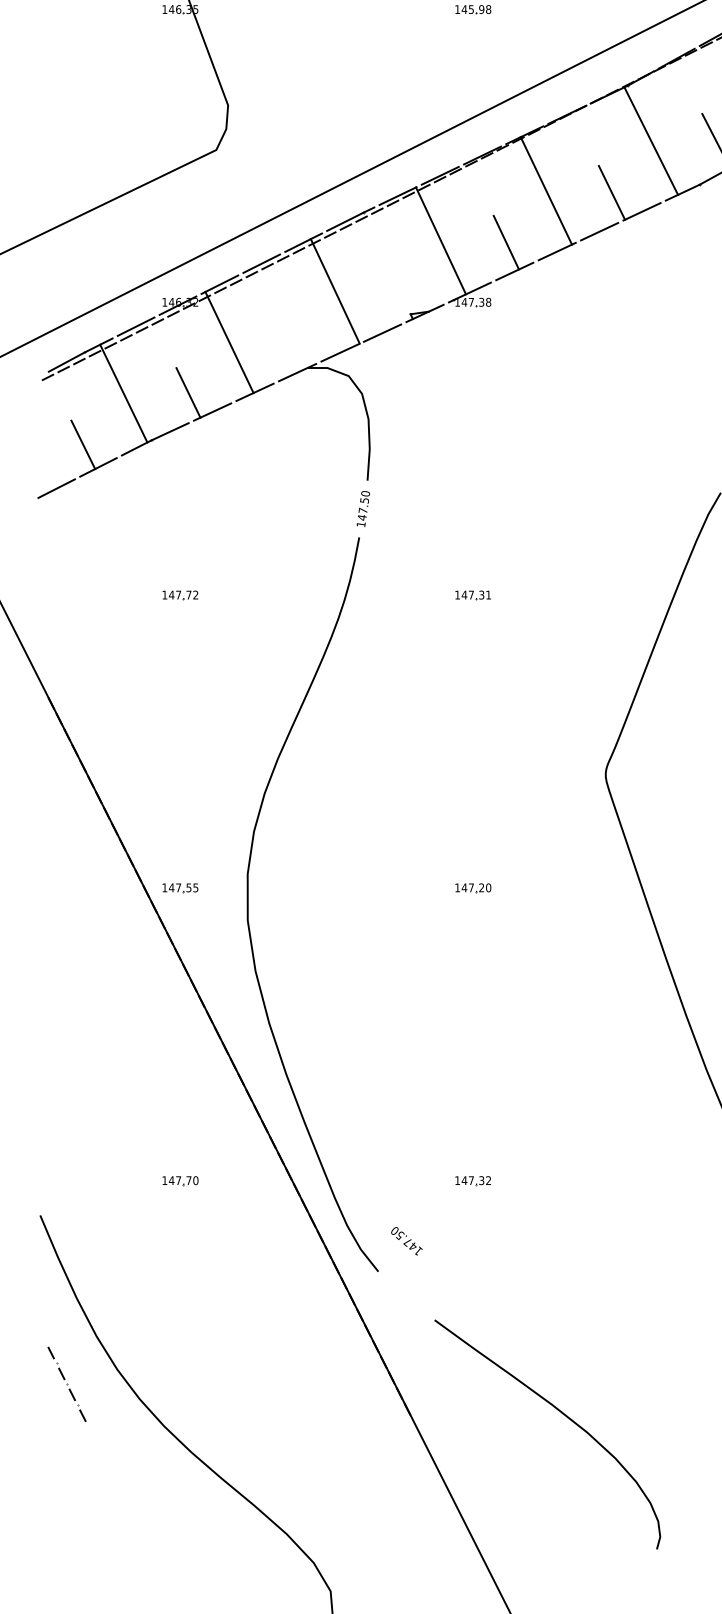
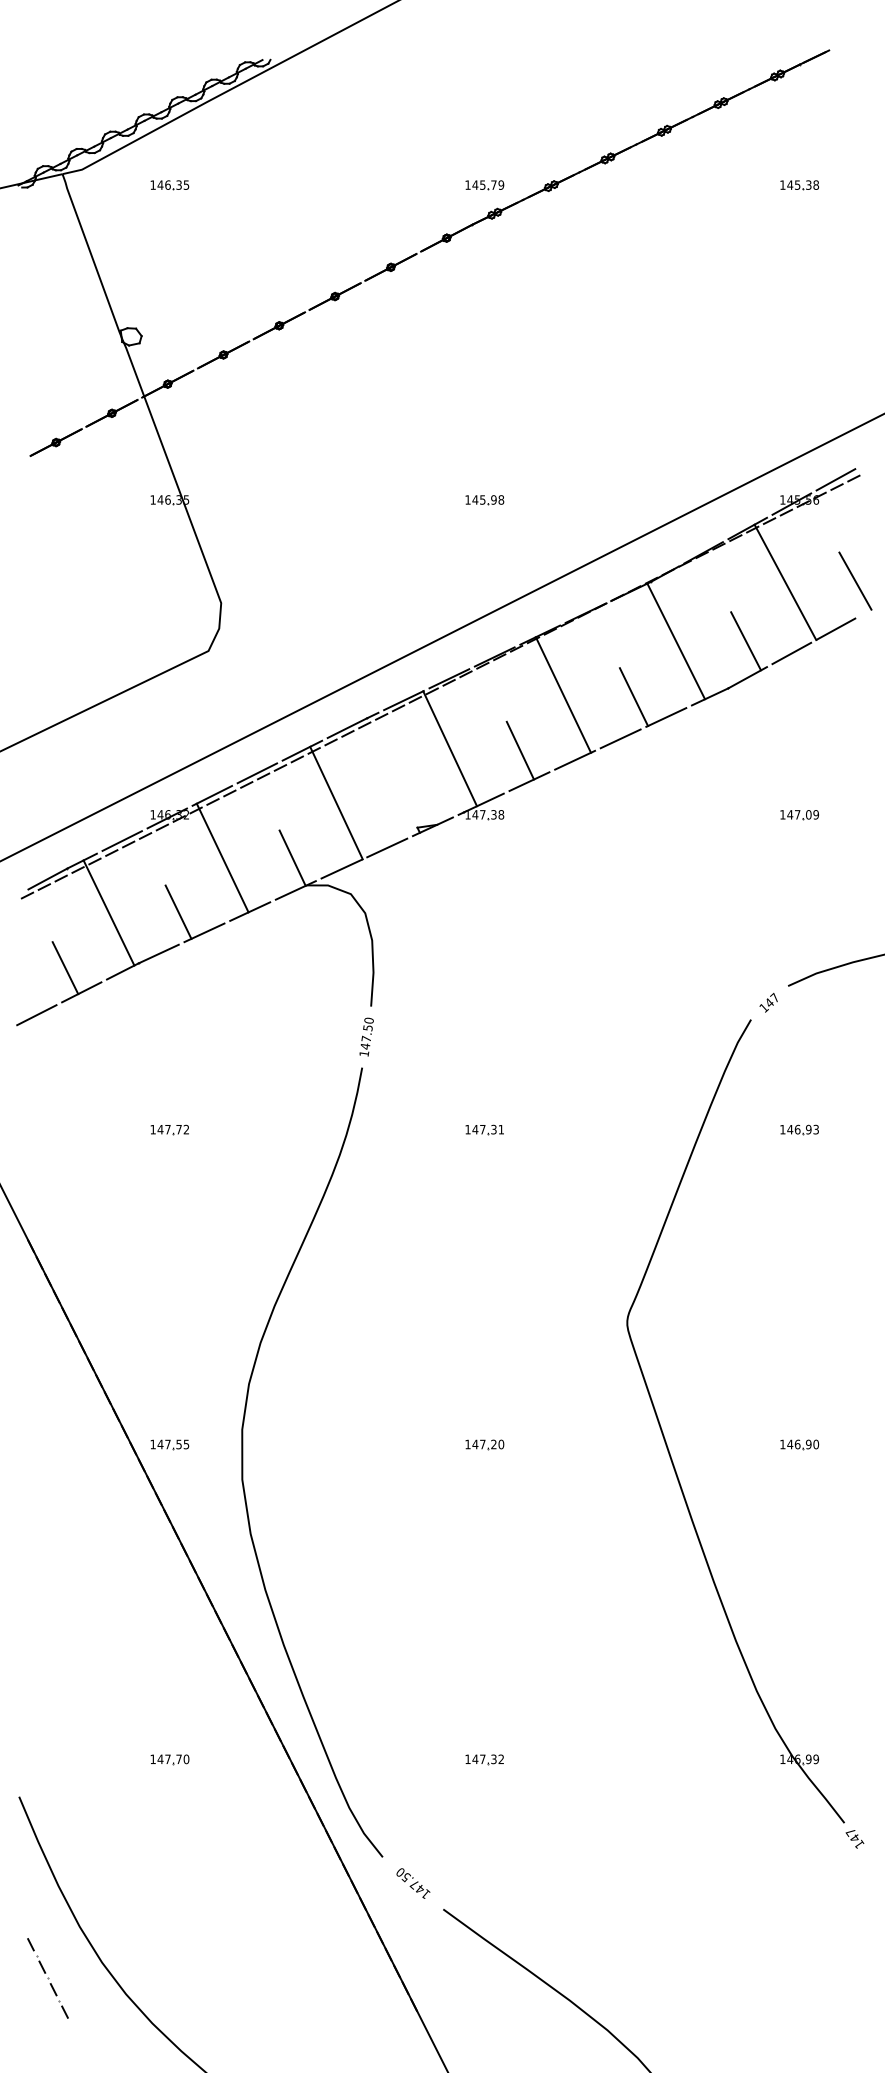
line: (294, 342) -> (292, 857), added
text: (406, 1241) -> (413, 1883), moved

